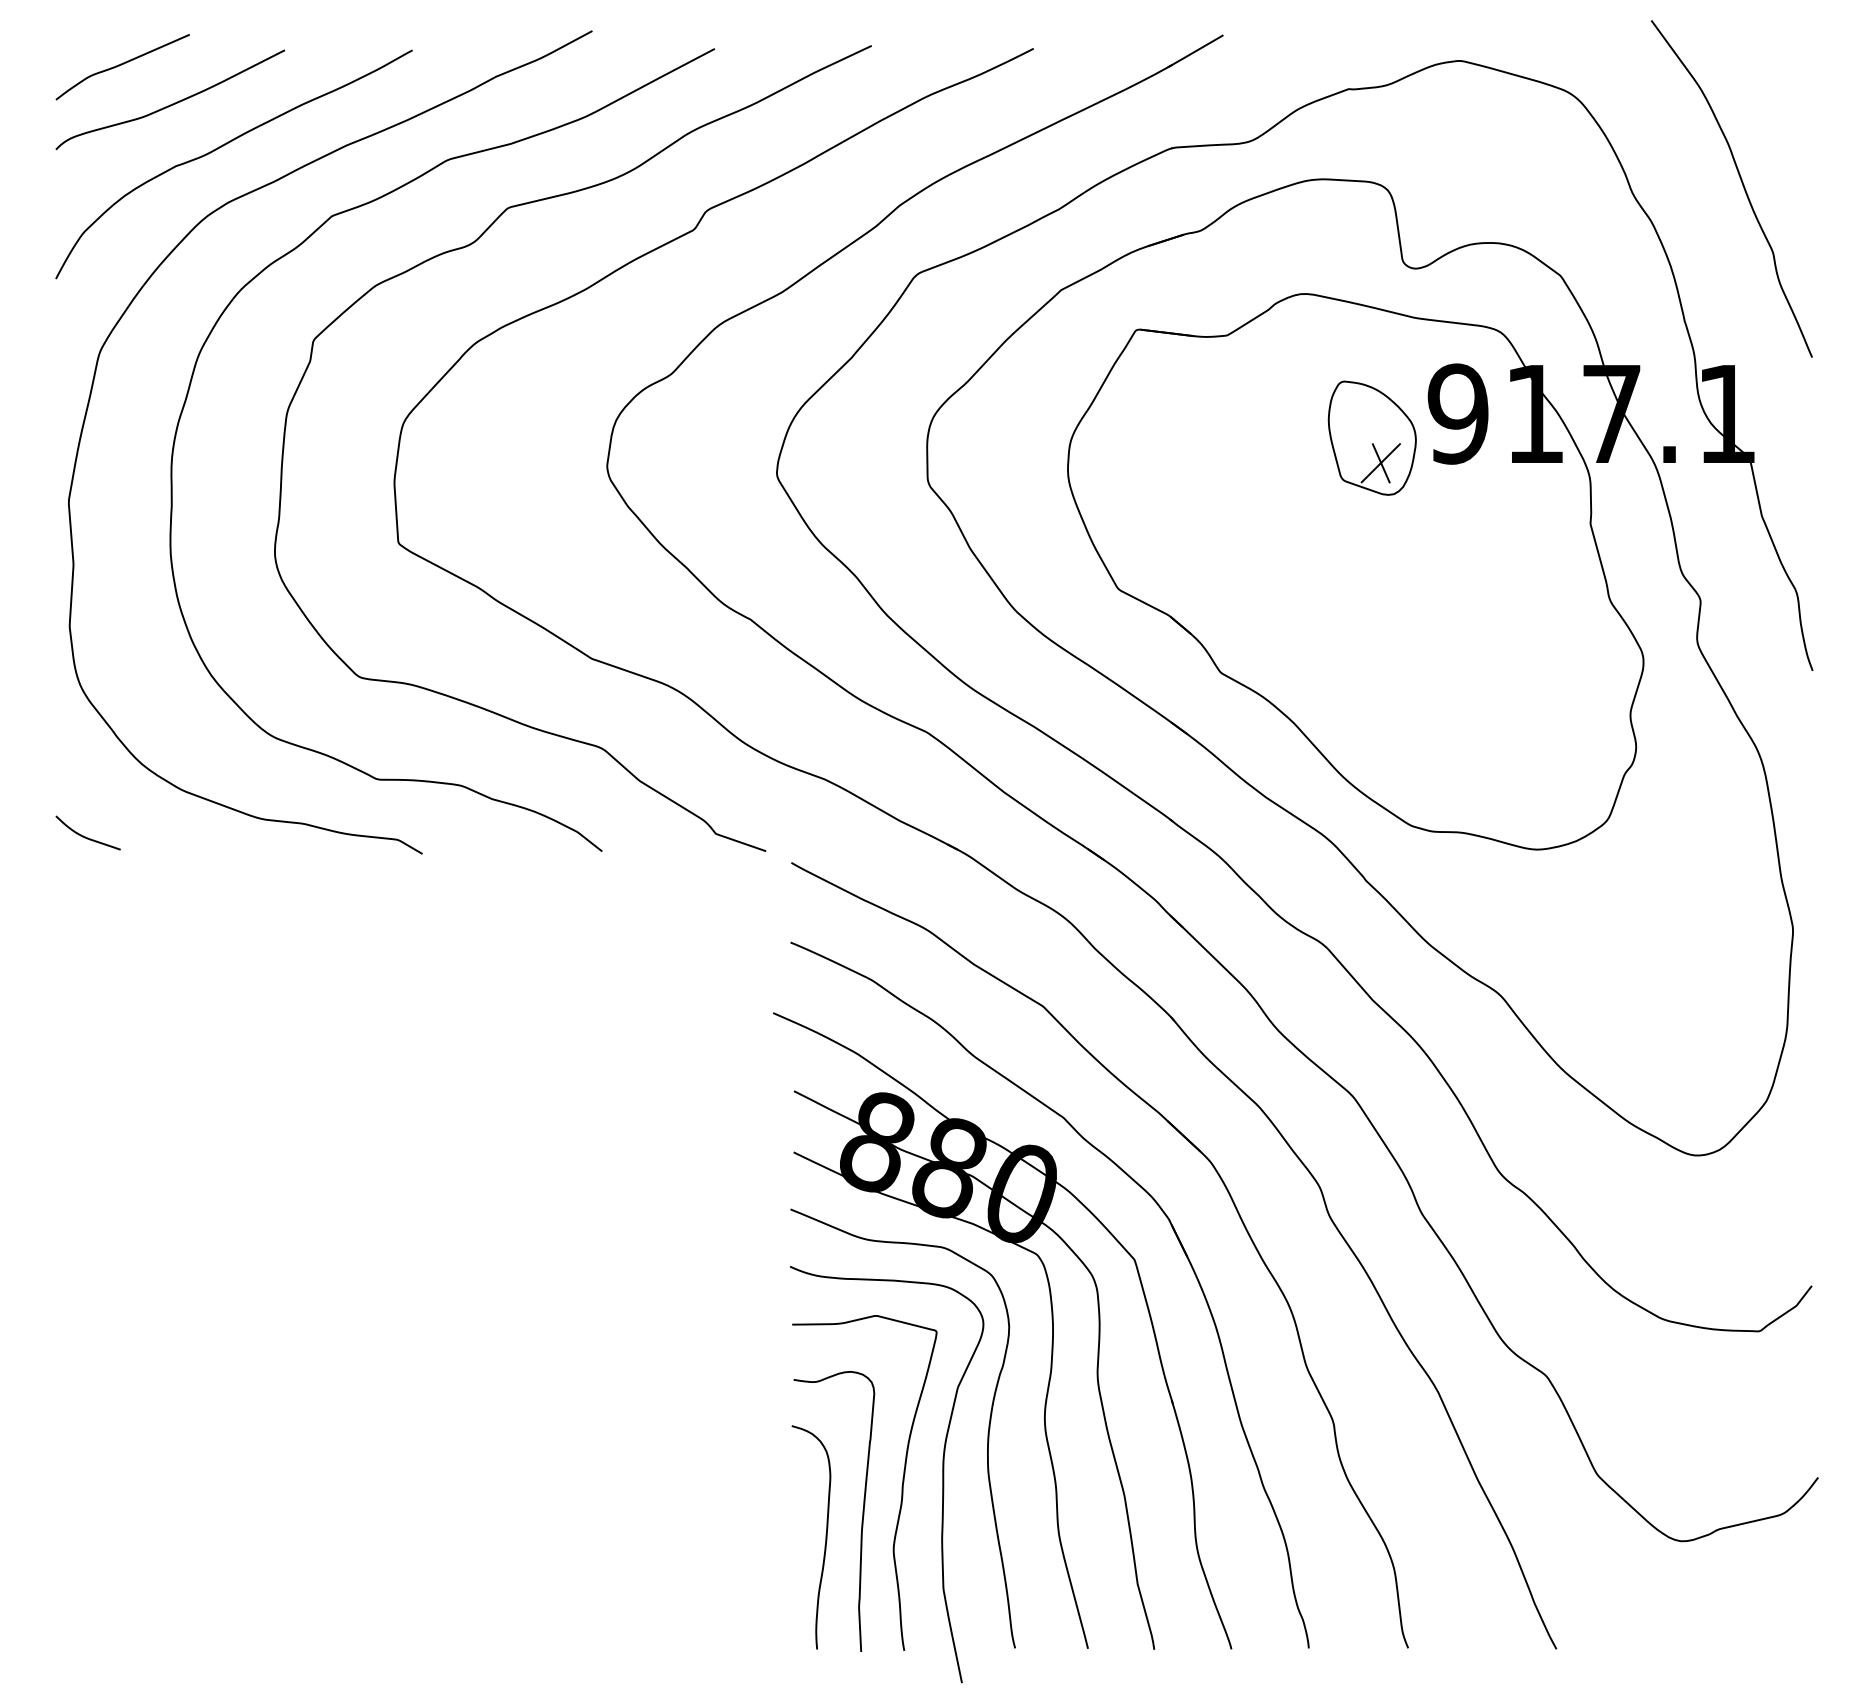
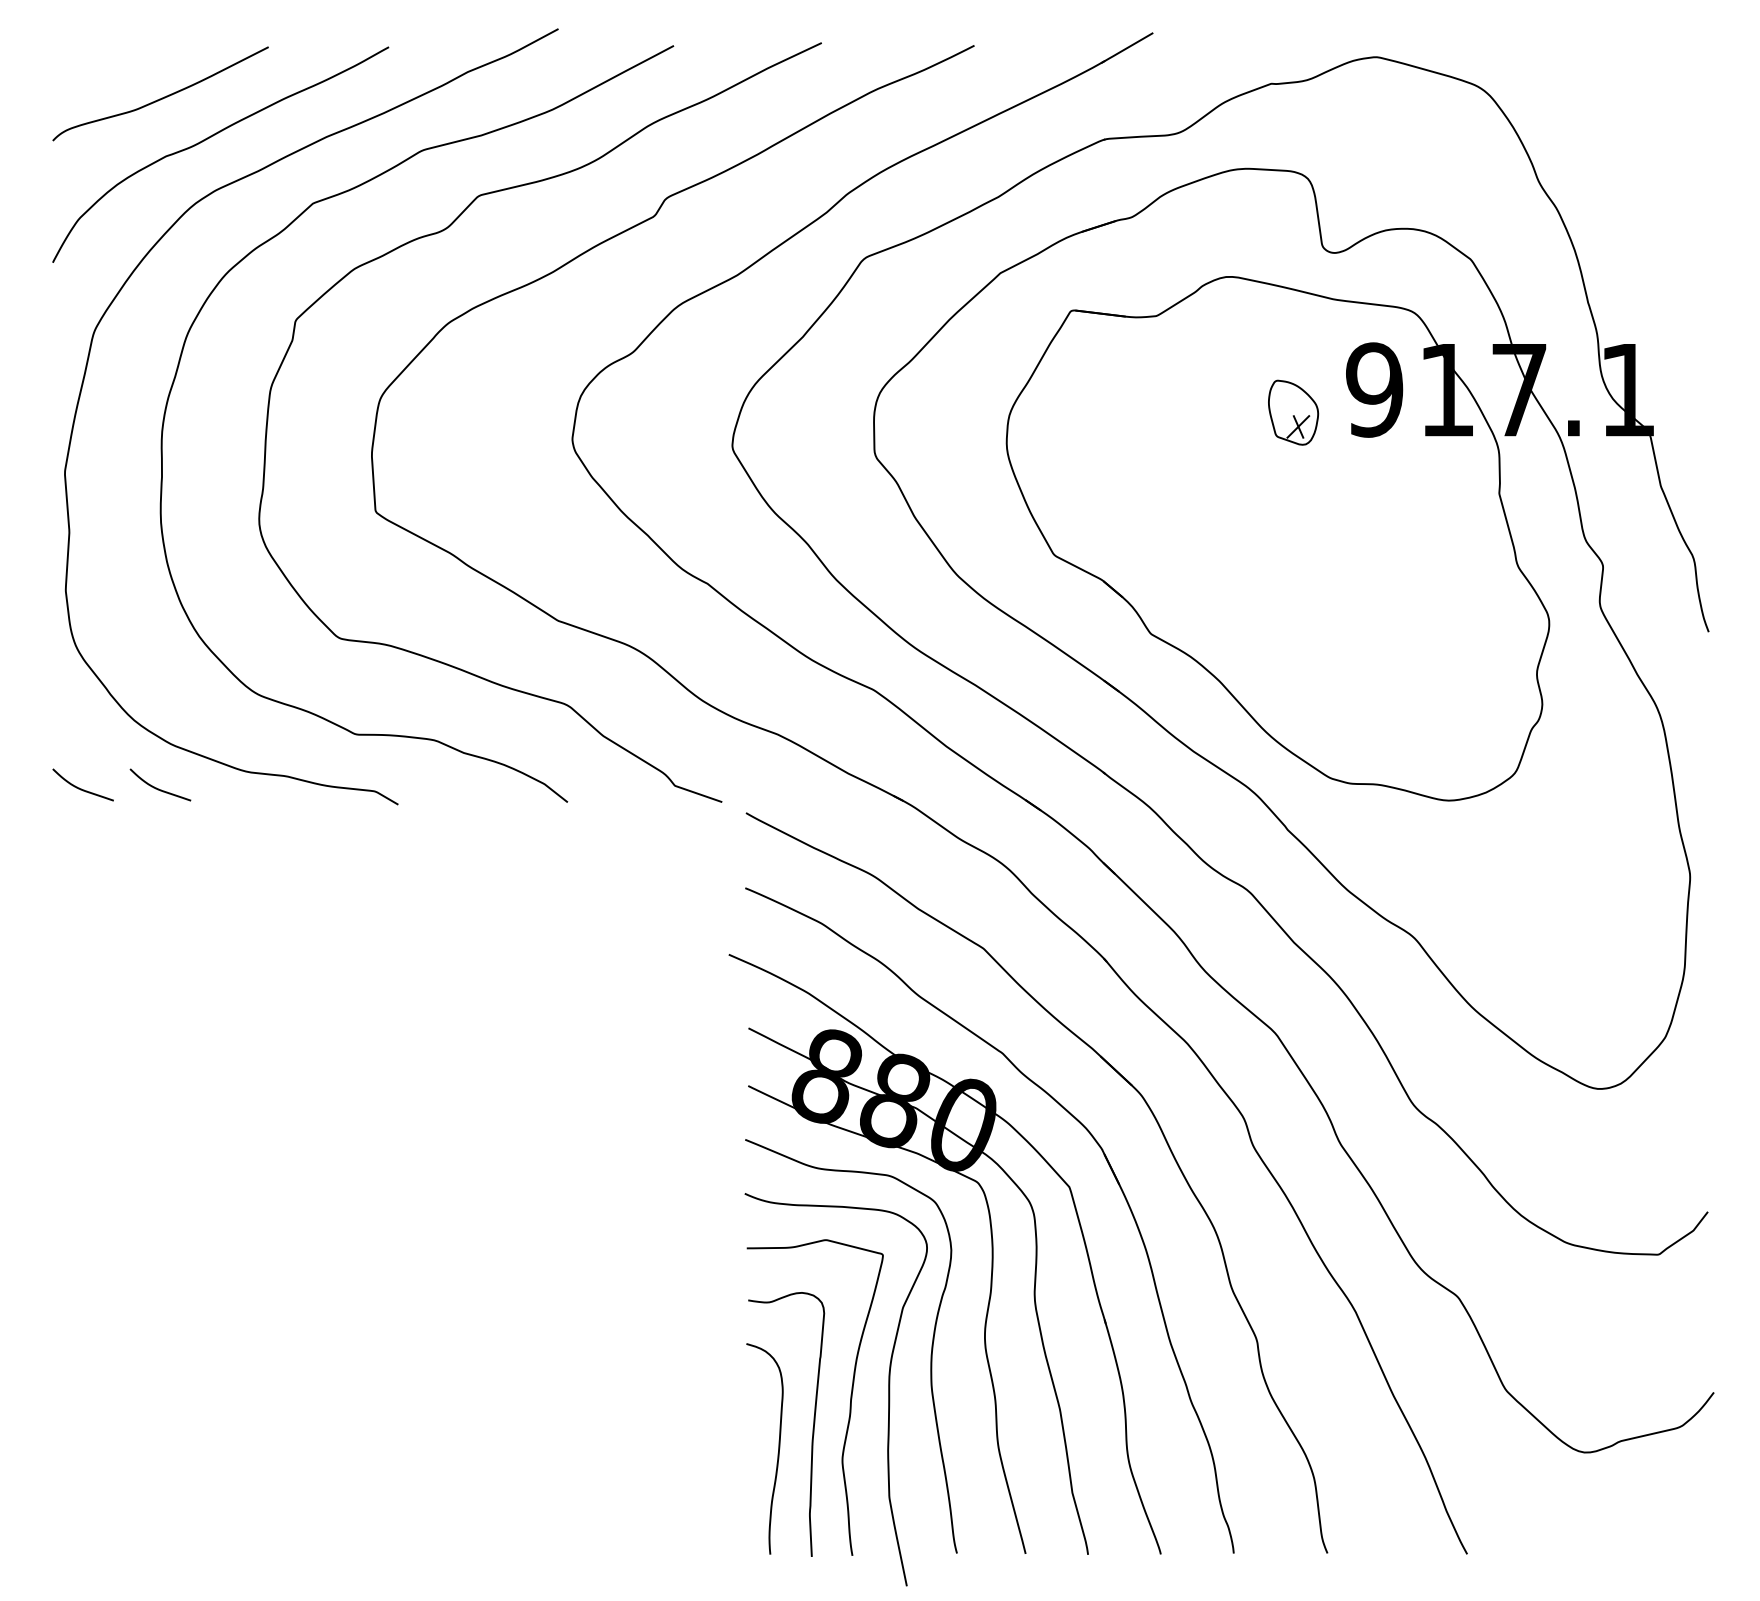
curve: (121, 65) -> (114, 61), removed
curve: (1741, 183) -> (1641, 172), removed
part: (1371, 437) -> (1292, 412), size x0.6
curve: (167, 836) -> (157, 788), added

